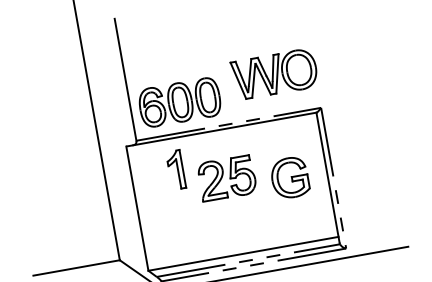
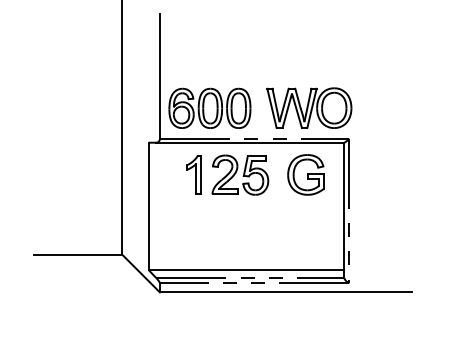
part: (274, 73) -> (309, 107), moved
part: (227, 177) -> (240, 174), moved
part: (289, 177) -> (305, 174), moved

